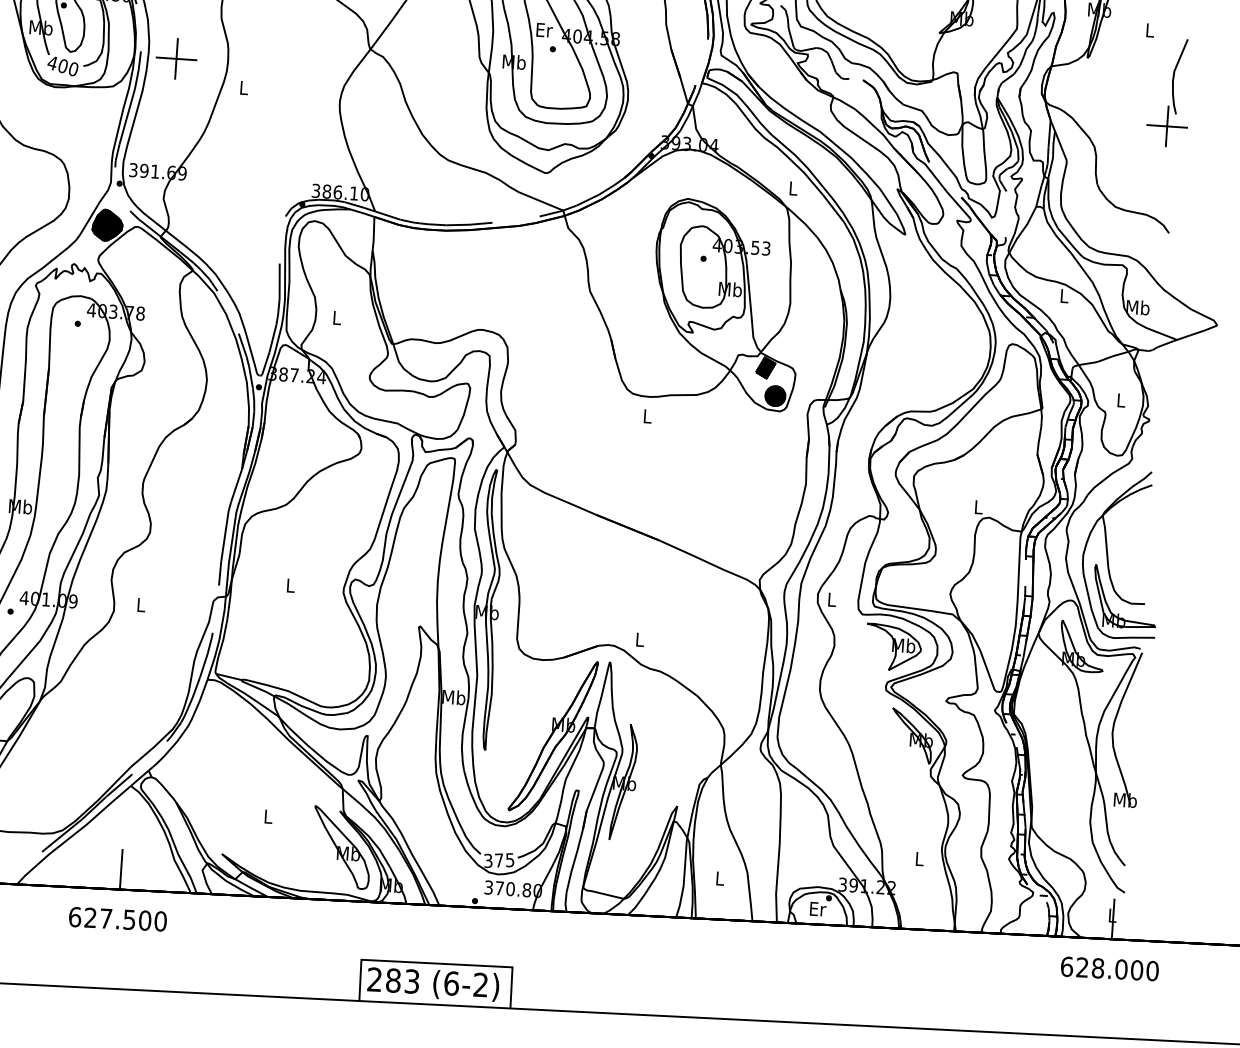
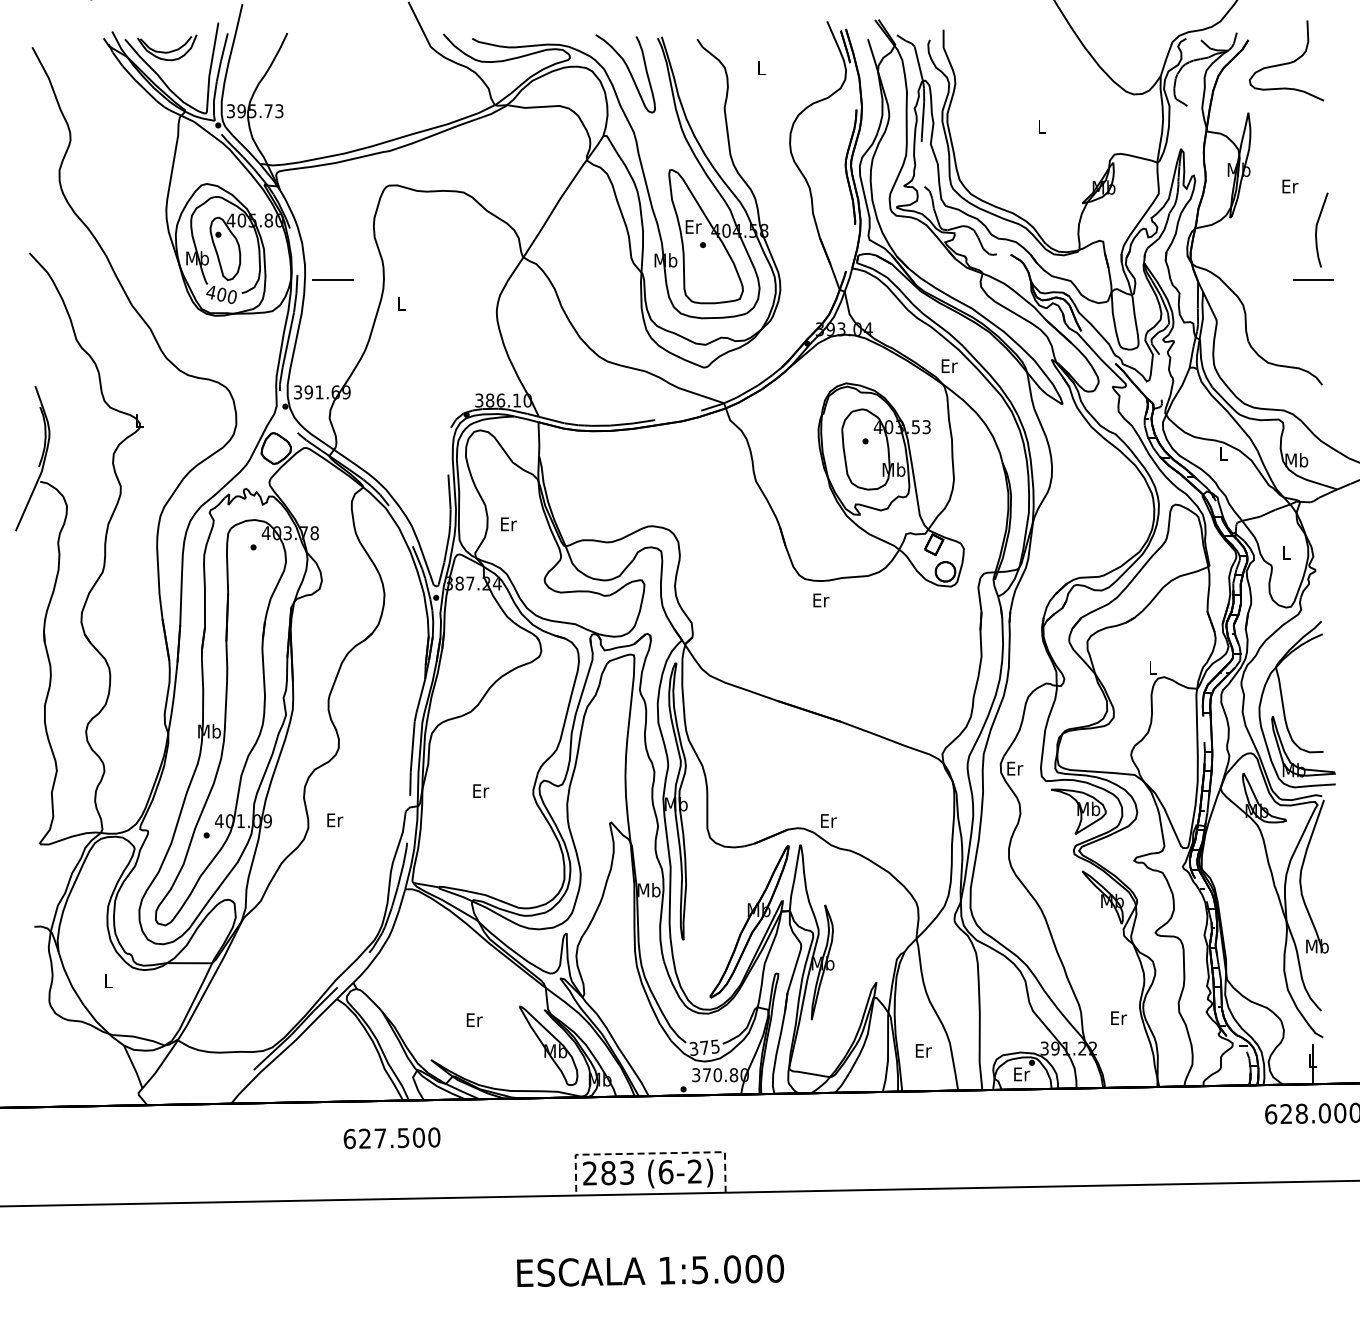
text: (1150, 30) -> (1290, 186), L -> Er
line: (176, 58) -> (332, 279), removed
line: (1167, 126) -> (1313, 279), removed
text: (793, 187) -> (949, 365), L -> Er
fill: (106, 225) -> (275, 448), removed
text: (337, 318) -> (508, 524), L -> Er
fill: (765, 367) -> (933, 544), removed
fill: (775, 395) -> (945, 571), removed
text: (648, 416) -> (821, 600), L -> Er
text: (291, 585) -> (481, 790), L -> Er
text: (832, 599) -> (1015, 768), L -> Er
text: (141, 605) -> (335, 820), L -> Er
text: (640, 639) -> (828, 820), L -> Er
text: (268, 816) -> (474, 1019), L -> Er
text: (920, 858) -> (1119, 1017), L -> Er
line: (120, 868) -> (332, 1081), removed
text: (720, 878) -> (923, 1050), L -> Er
text: (117, 919) -> (391, 1138), moved
line: (437, 963) -> (650, 1153), solid -> dashed

